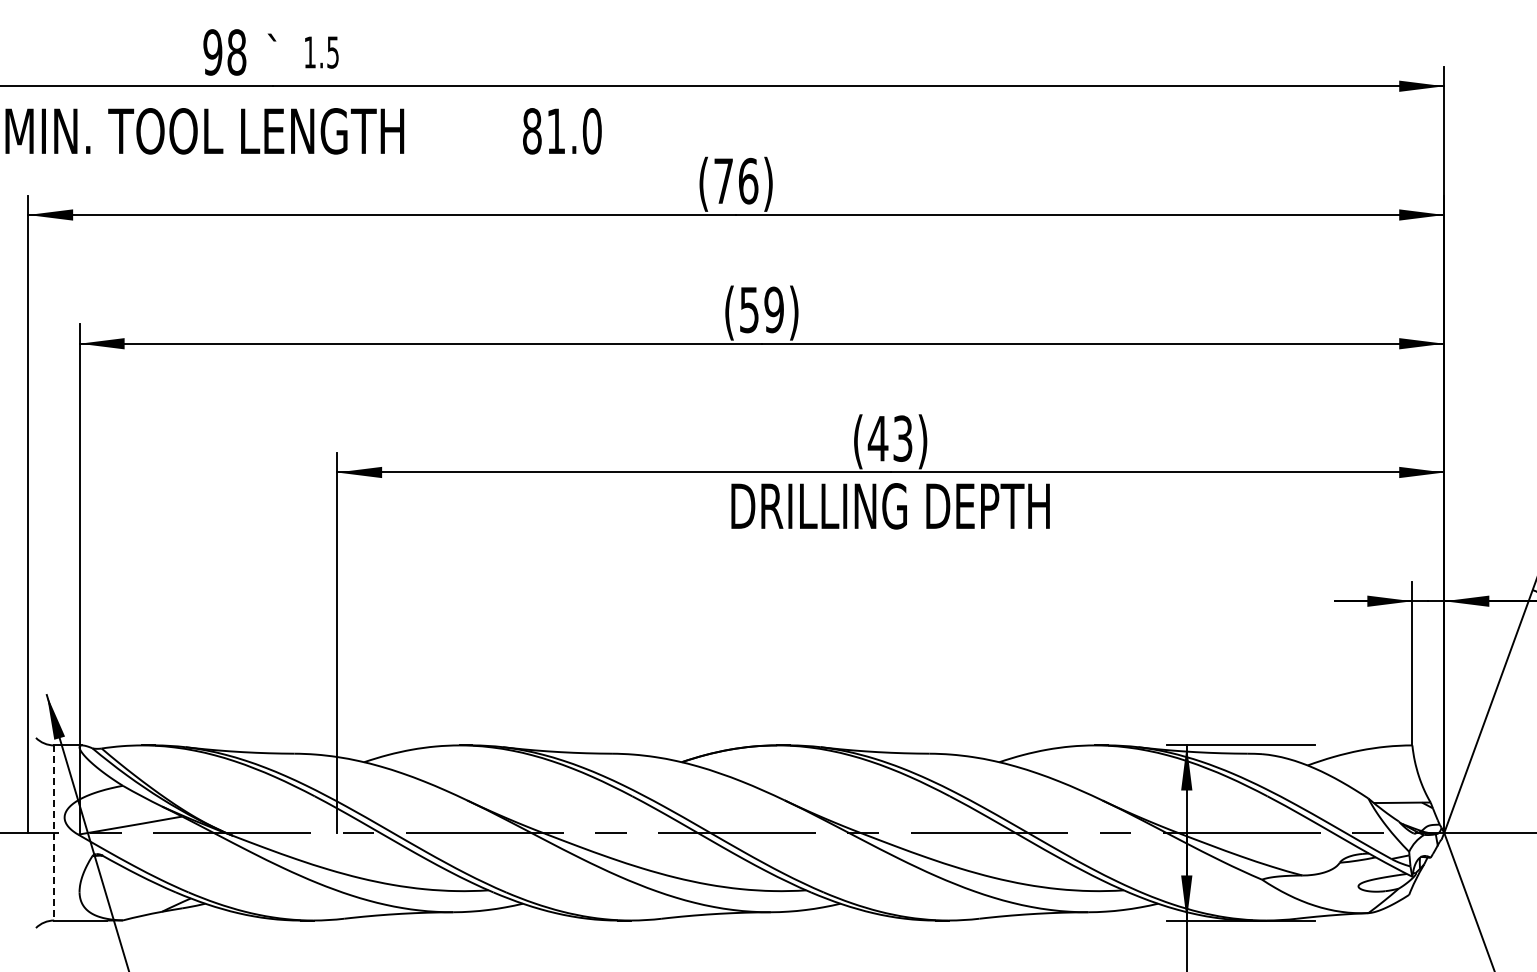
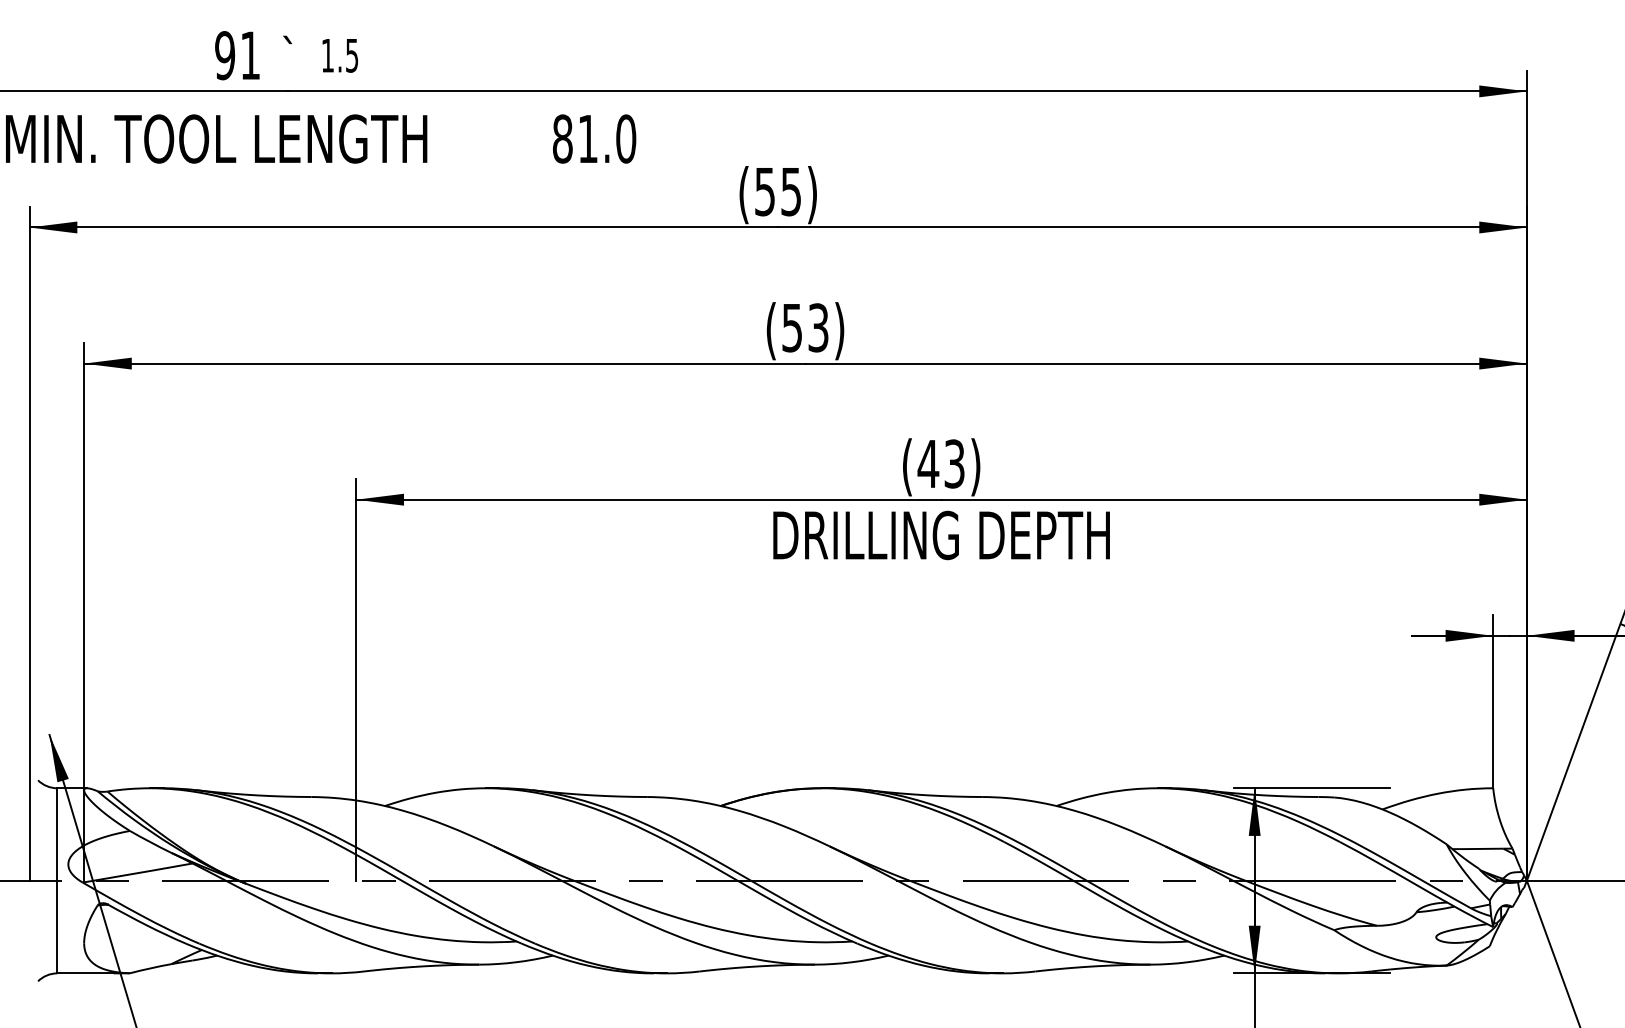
text: (236, 52) -> (250, 55), 98 -> 91
text: (736, 180) -> (778, 191), (76) -> (55)
text: (773, 309) -> (817, 327), (59) -> (53)
line: (54, 832) -> (57, 880), dashed -> solid

